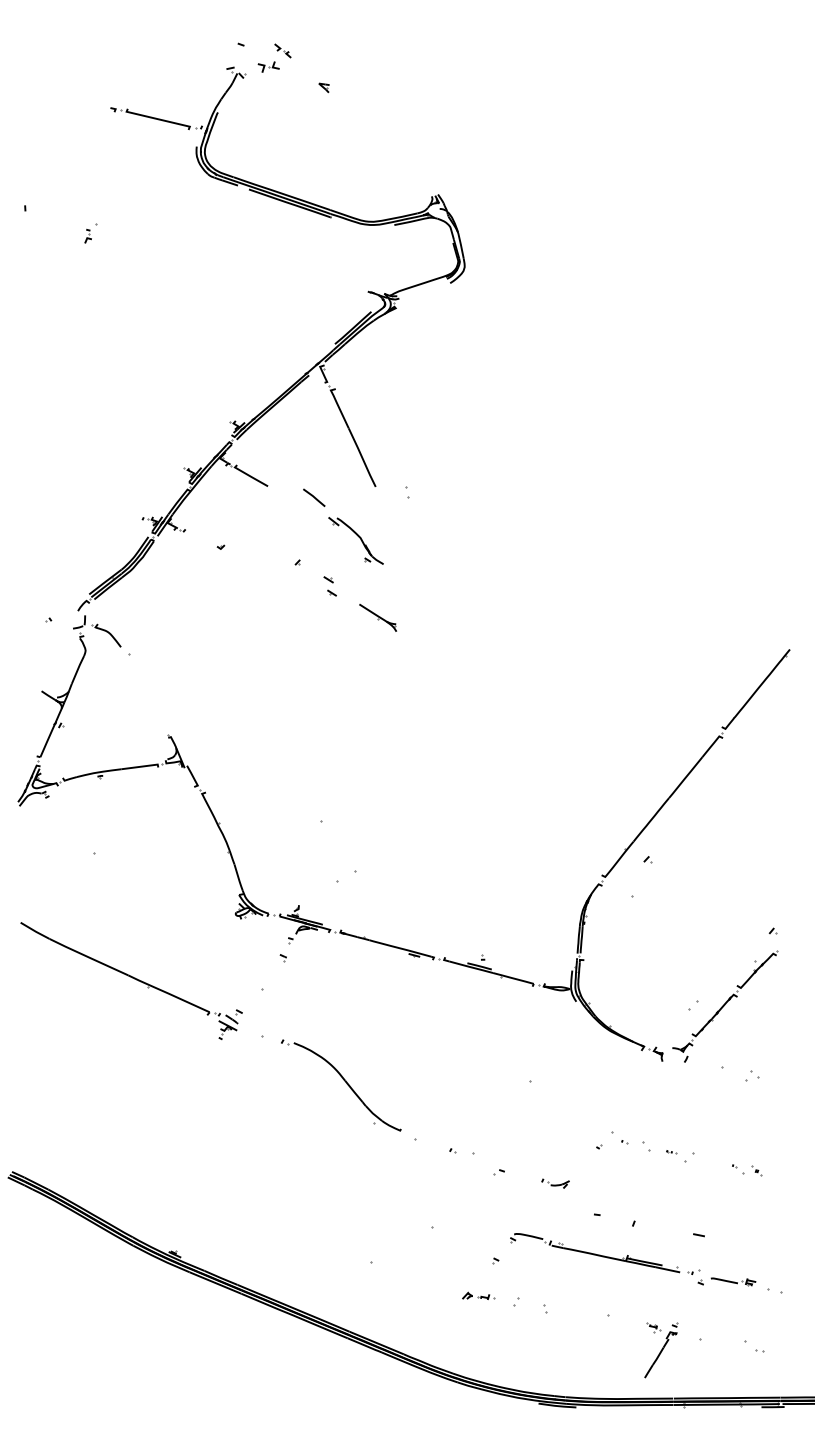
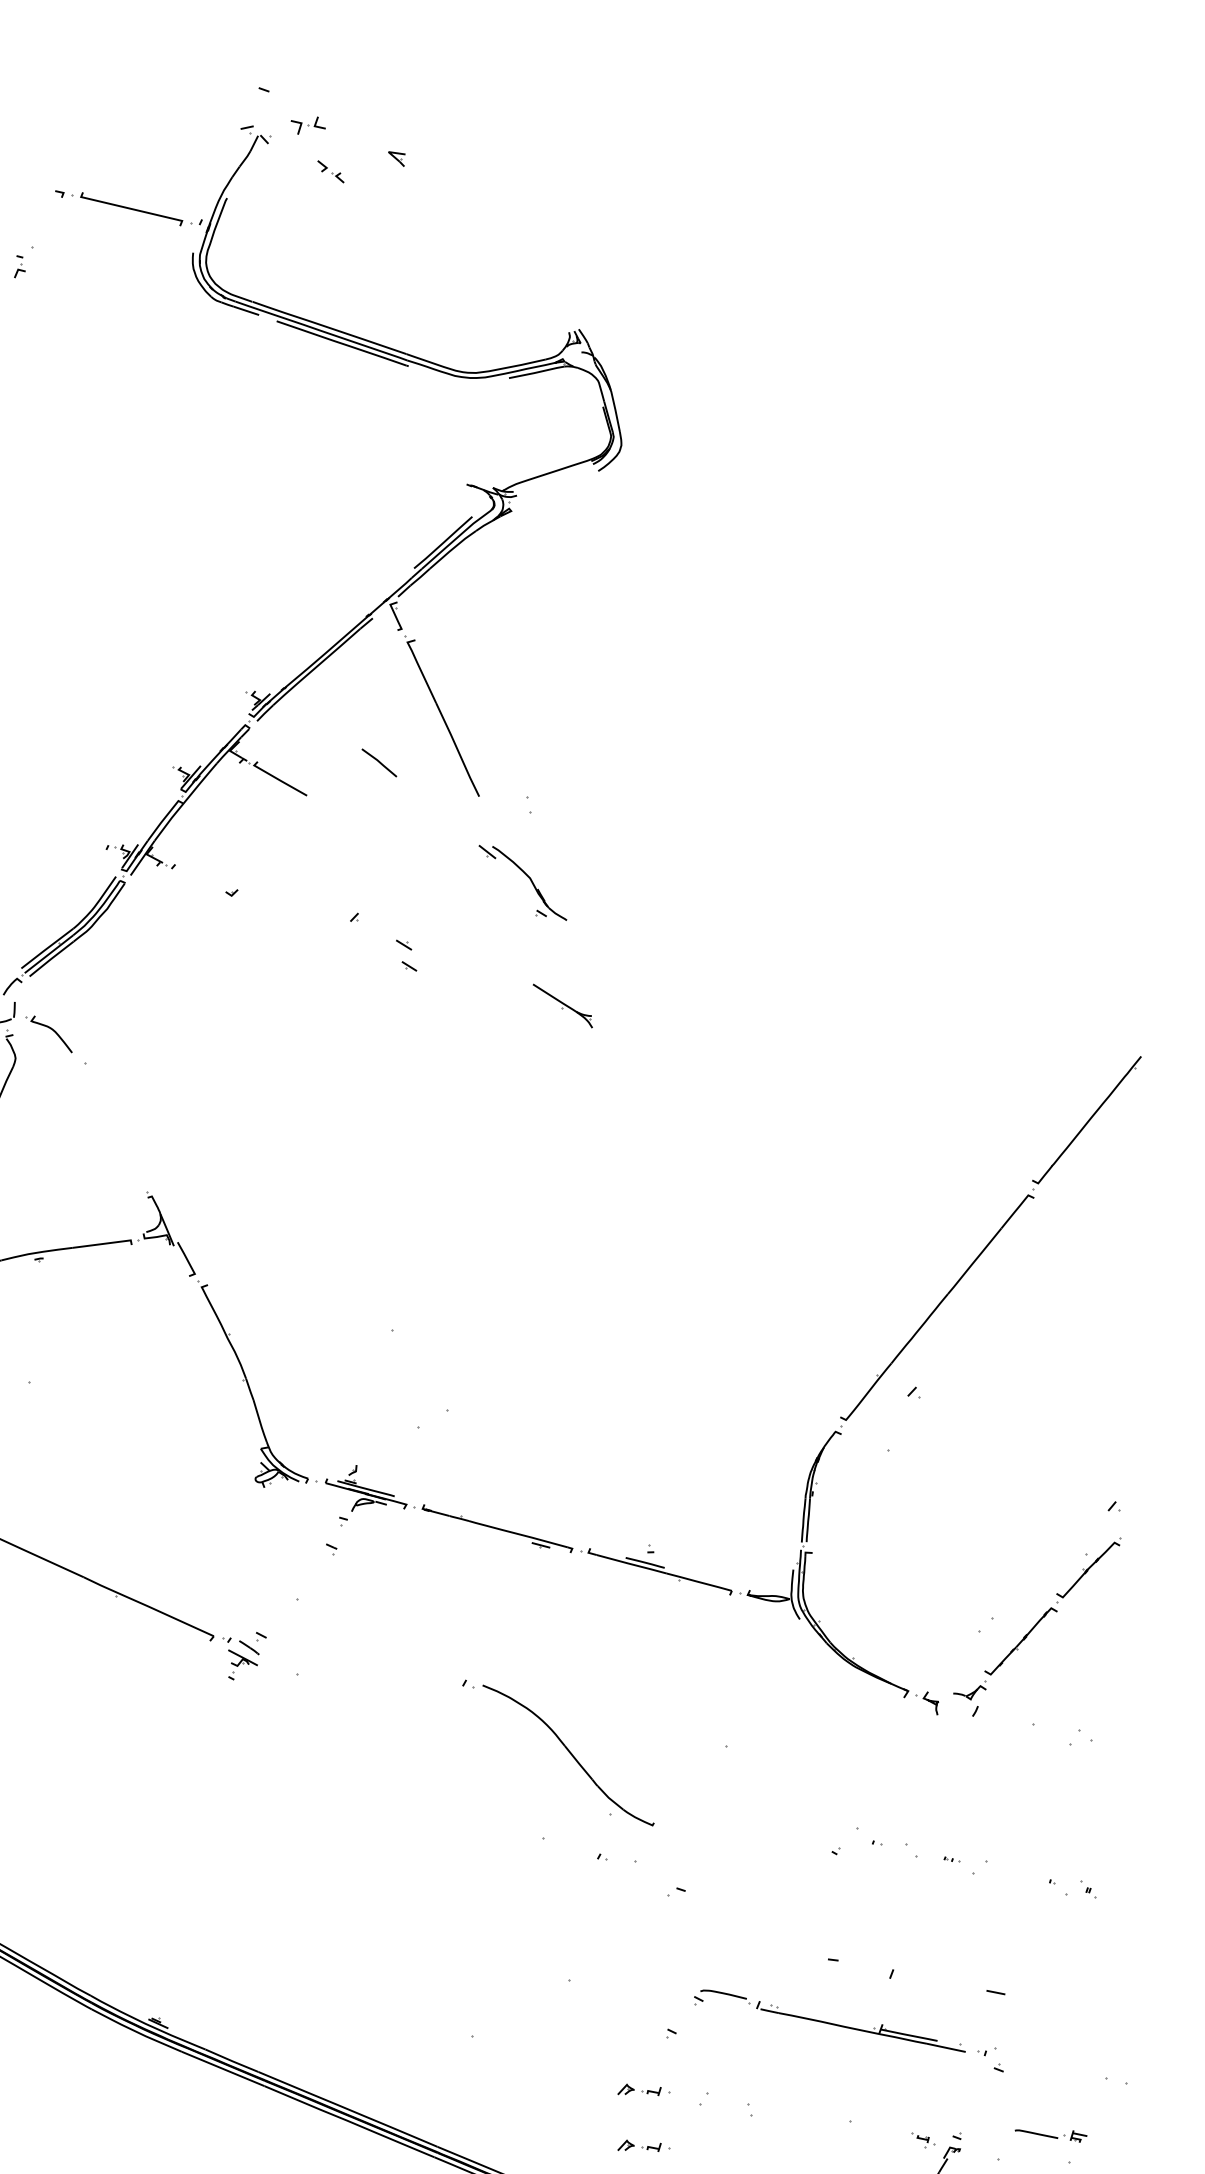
part: (282, 50) -> (330, 171), moved
part: (90, 233) -> (23, 262), moved
line: (314, 497) -> (379, 762), moved
part: (355, 540) -> (522, 882), moved
part: (378, 617) -> (563, 1005), moved
part: (341, 1085) -> (558, 1753), moved
part: (555, 1183) -> (766, 1909), removed
part: (733, 1281) -> (1051, 2135), moved
part: (478, 1330) -> (643, 2144), added

